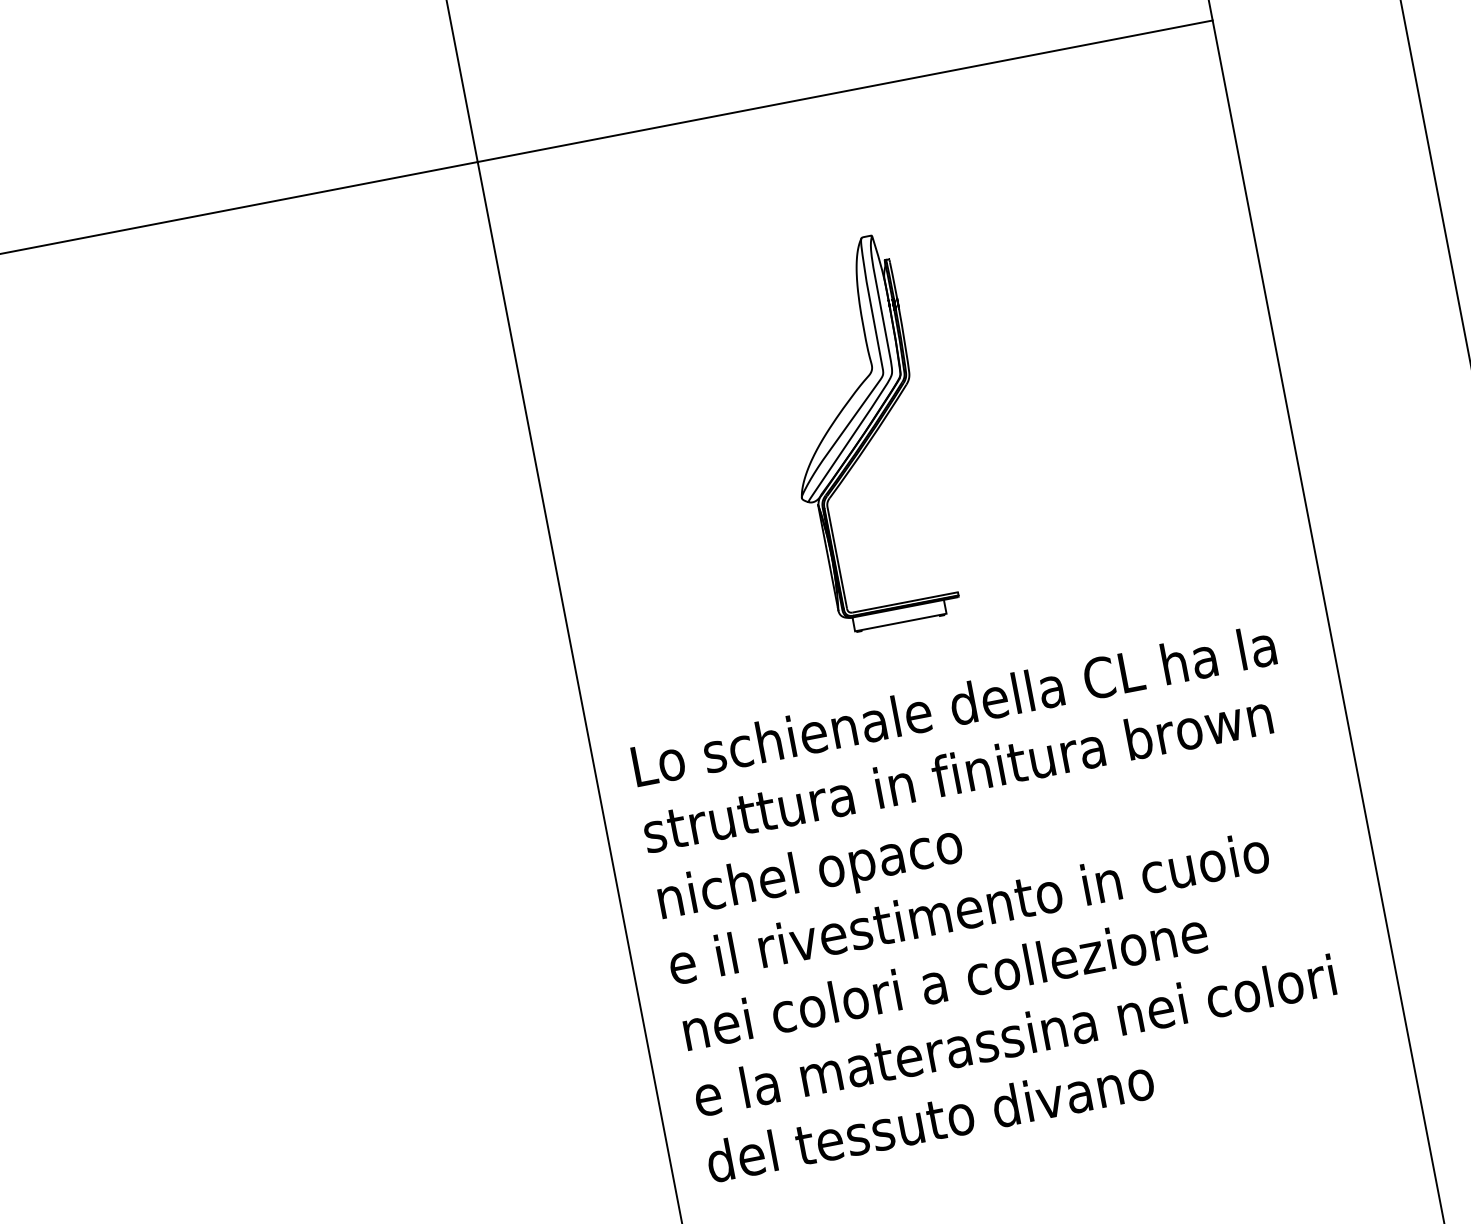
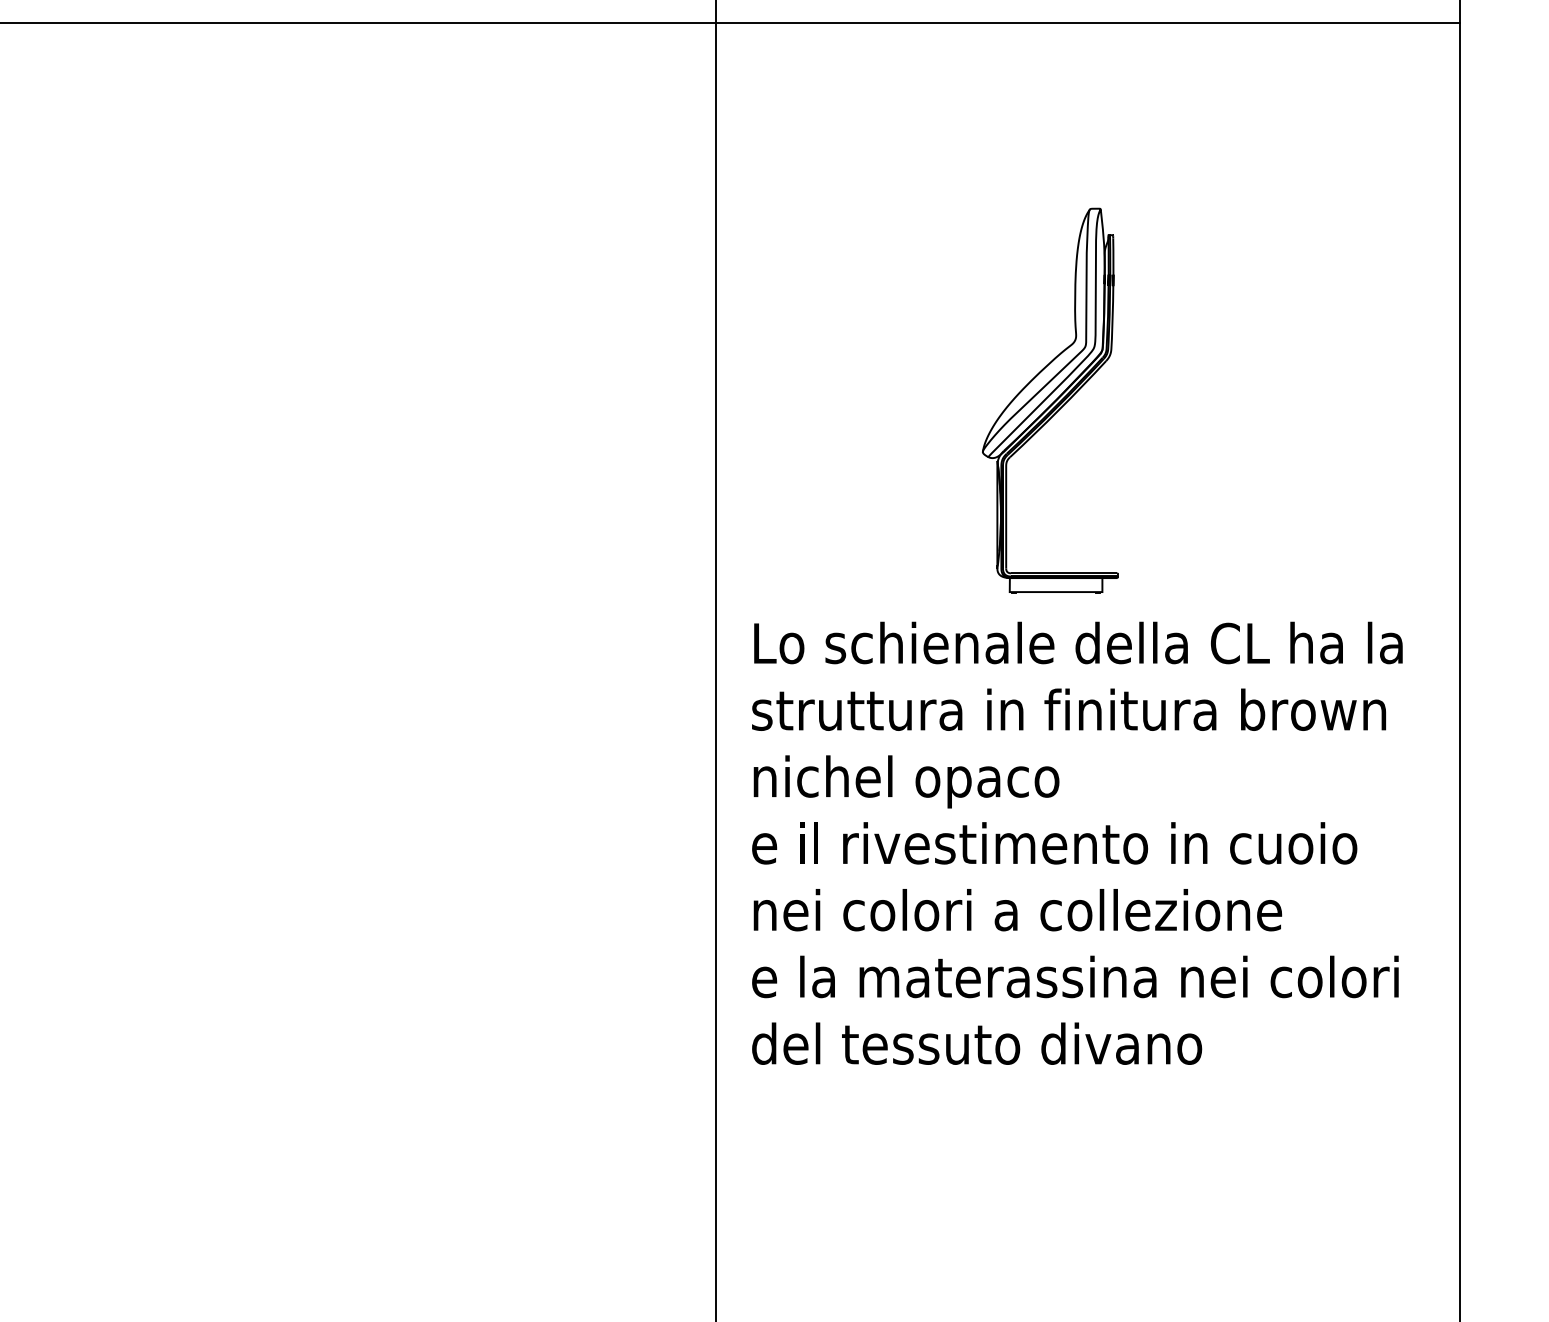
part: (858, 434) -> (1050, 400), moved

